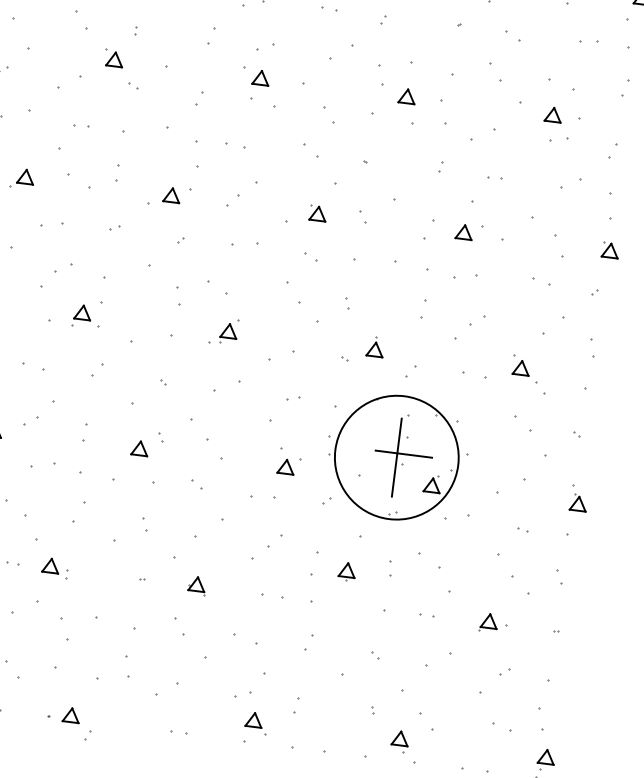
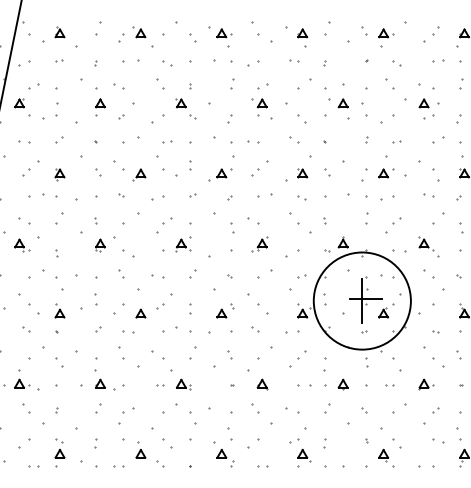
circle: (395, 456) -> (361, 300), size x1.43
part: (346, 571) -> (342, 384), moved
part: (77, 724) -> (225, 458), moved

